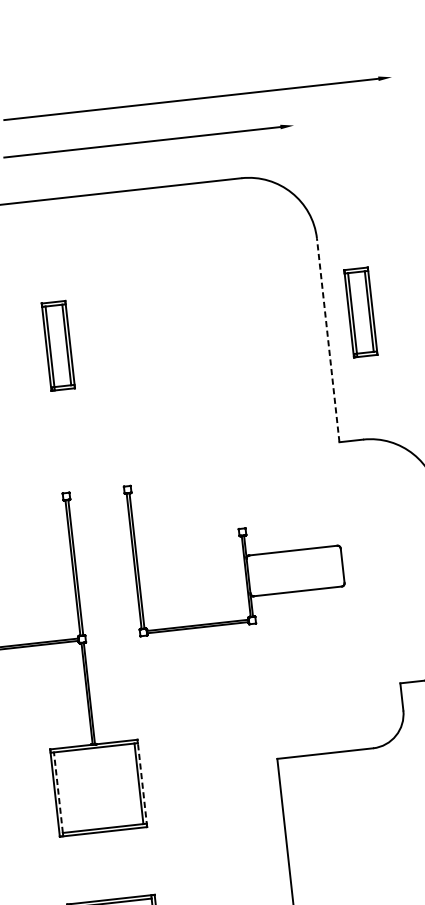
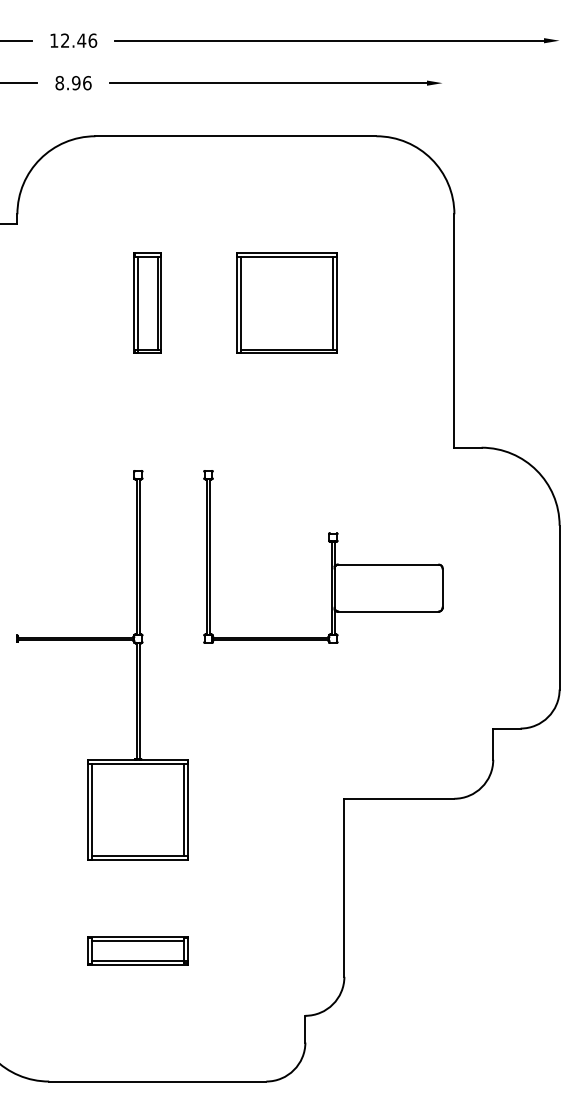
part: (360, 311) -> (494, 302), removed
part: (179, 331) -> (286, 302), added
line: (328, 340) -> (454, 331), dashed -> solid
line: (142, 783) -> (188, 809), dashed -> solid
line: (58, 792) -> (92, 809), dashed -> solid

